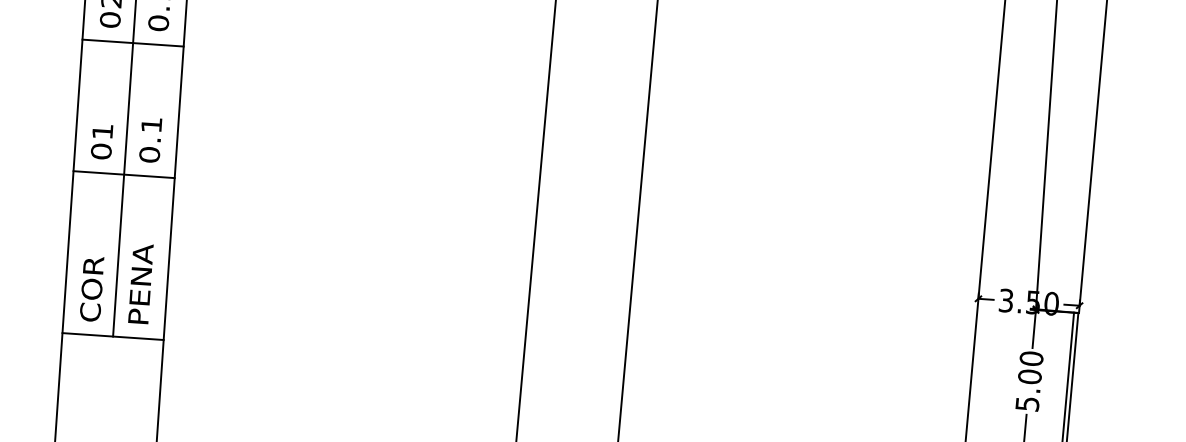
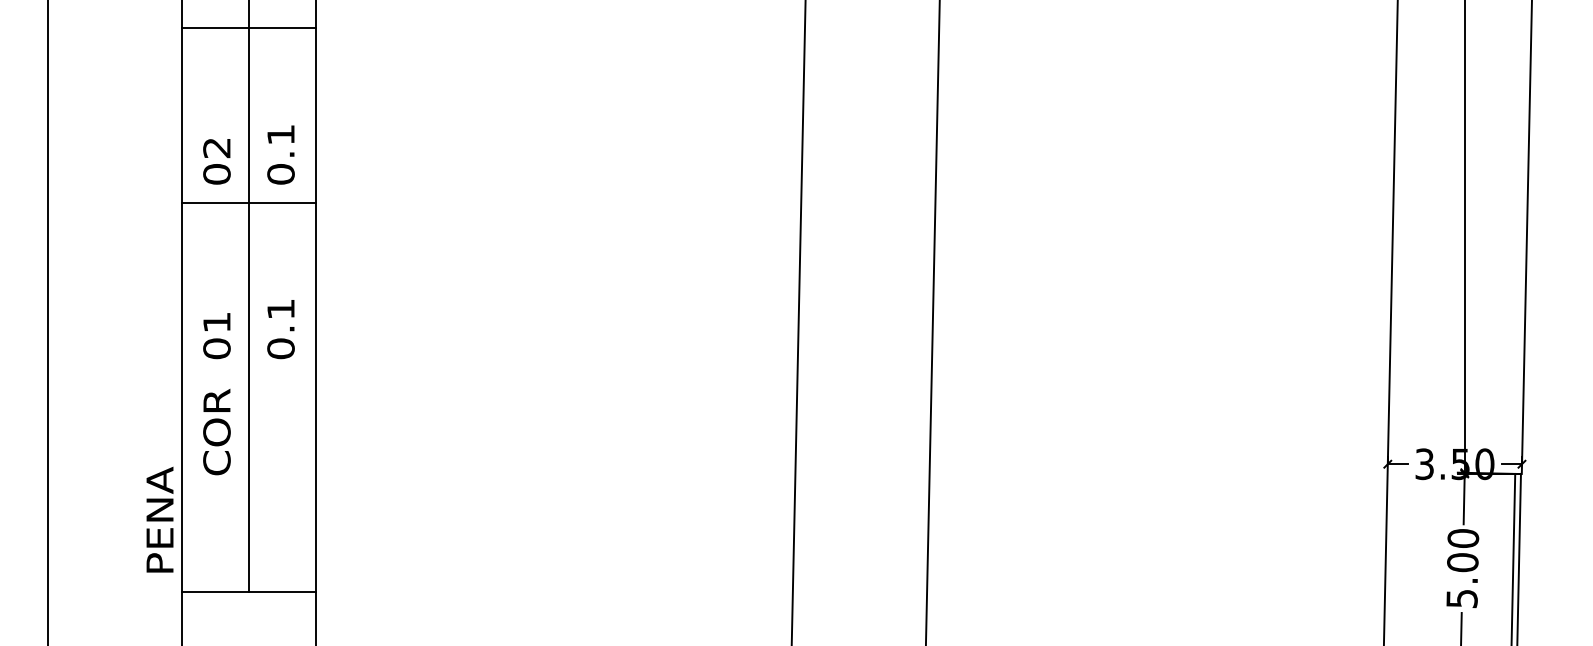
line: (123, 174) -> (248, 377), removed
text: (140, 283) -> (159, 519), moved
text: (91, 288) -> (216, 431), moved

